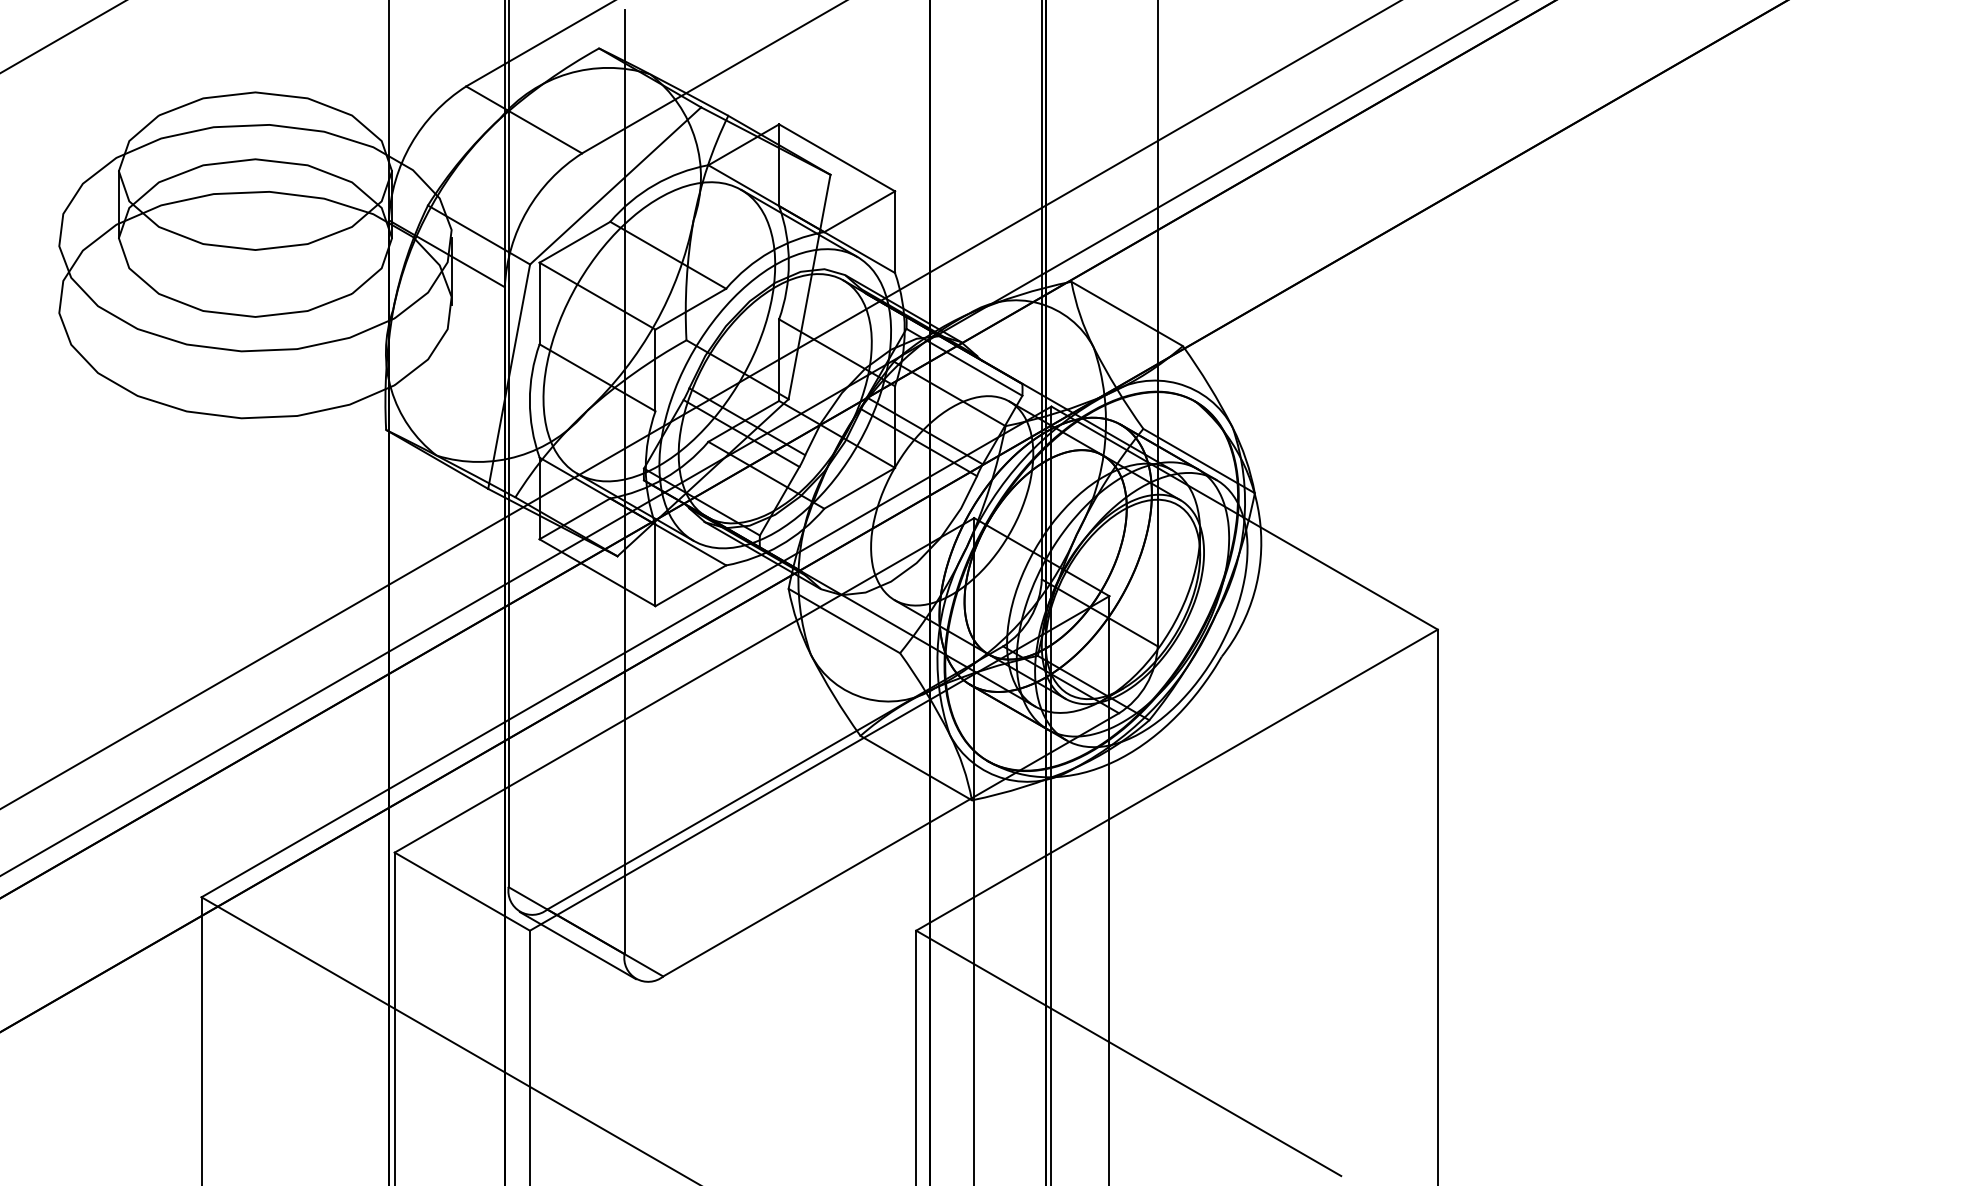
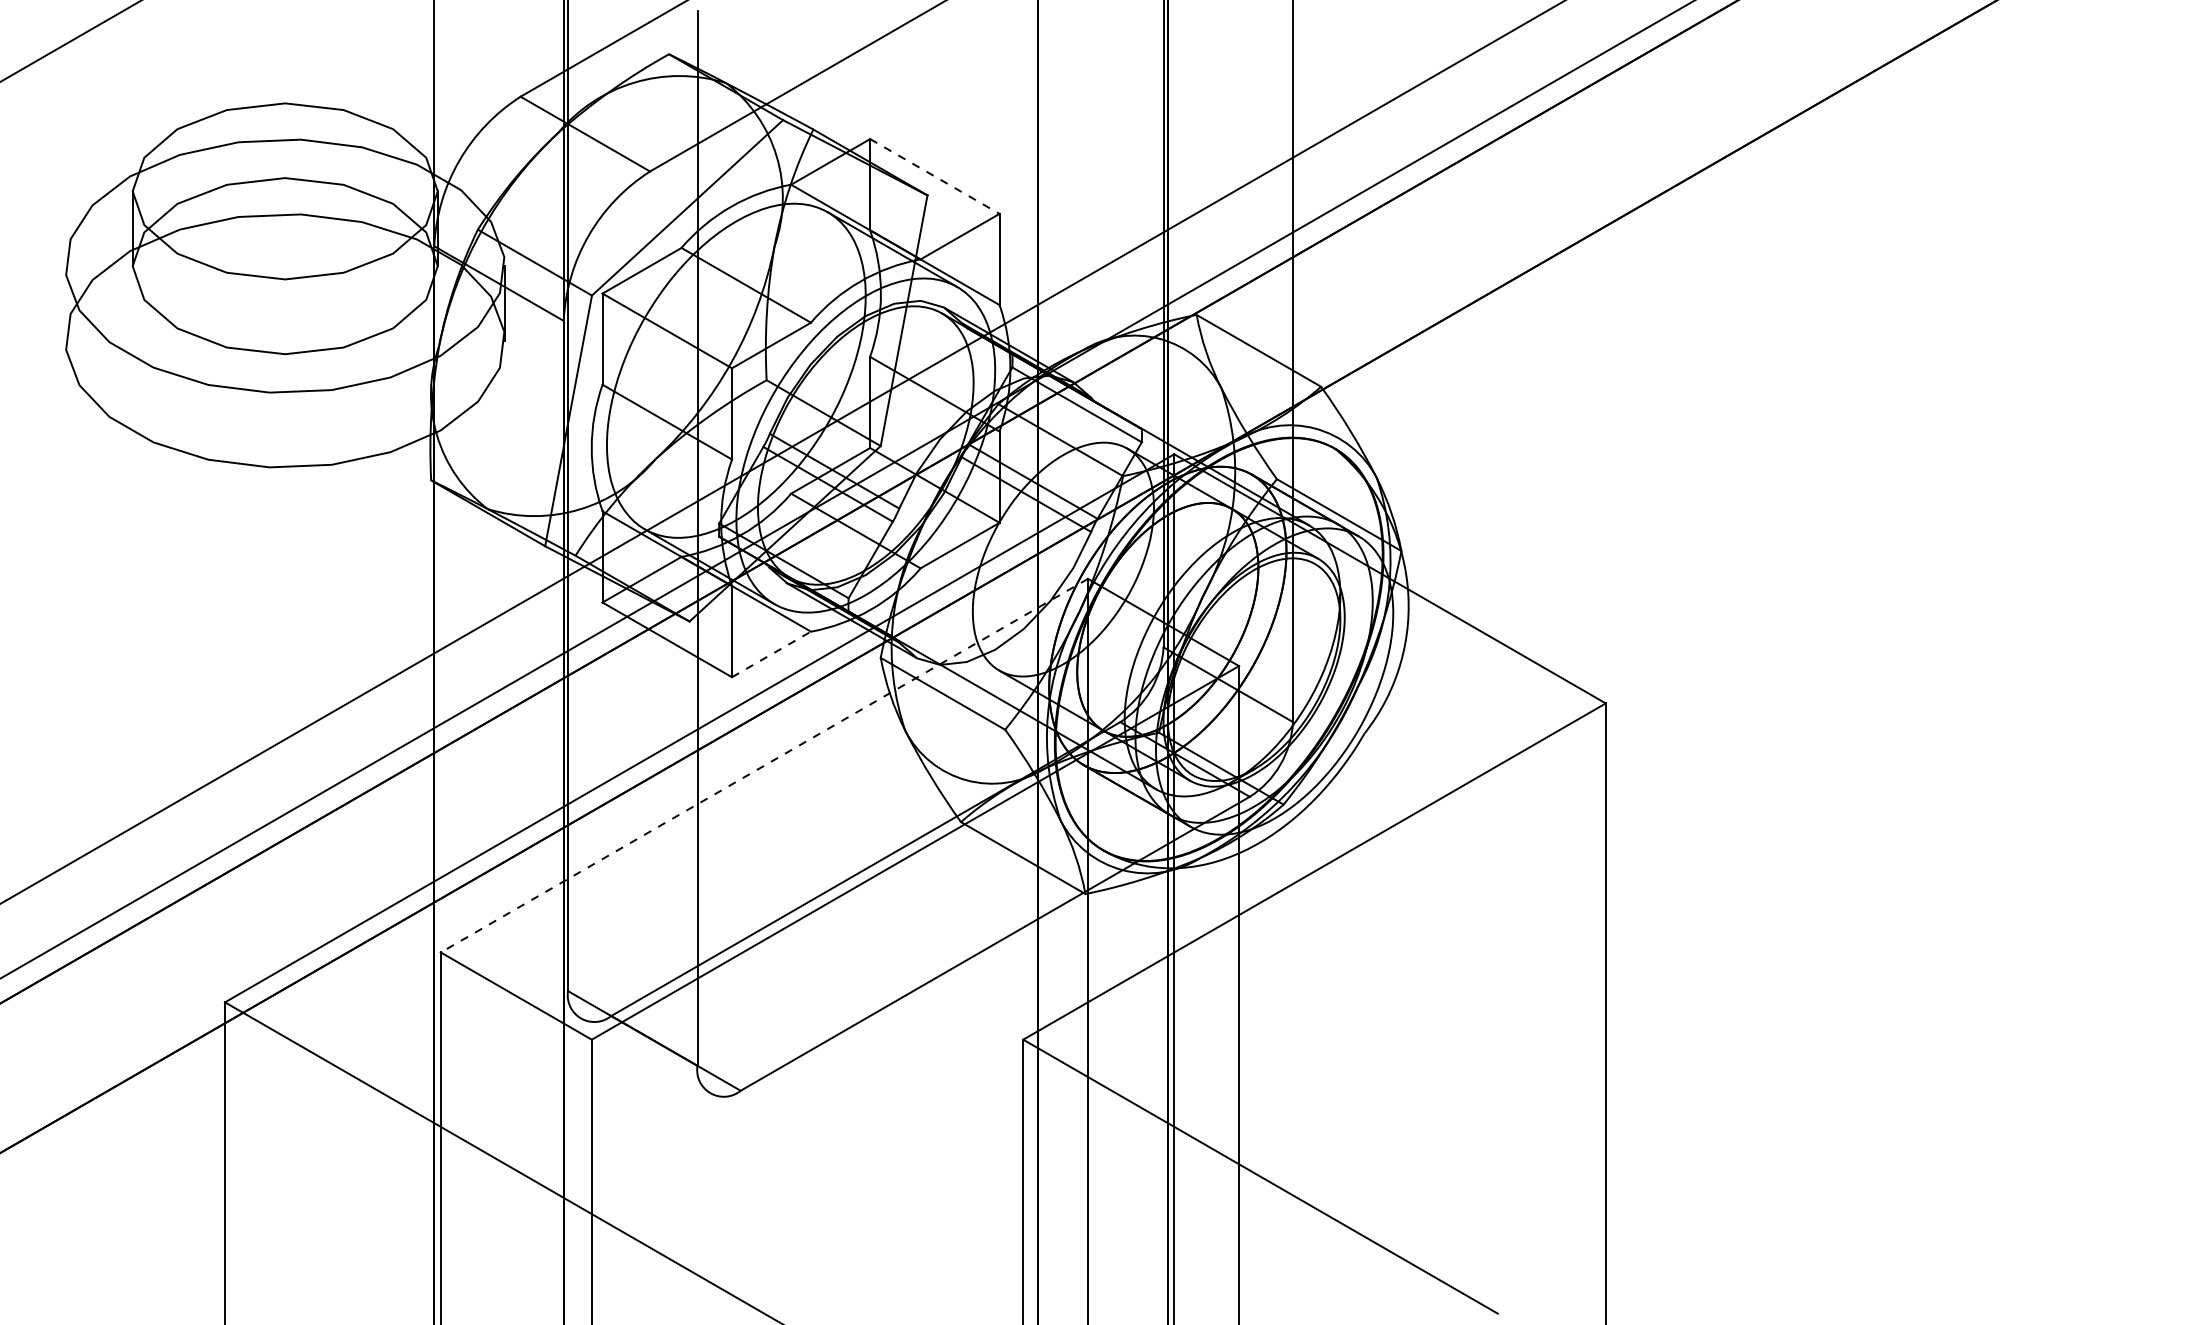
line: (837, 157) -> (935, 176), solid -> dashed
line: (690, 585) -> (771, 654), solid -> dashed
line: (684, 685) -> (764, 765), solid -> dashed
line: (577, 945) -> (644, 1056), removed

